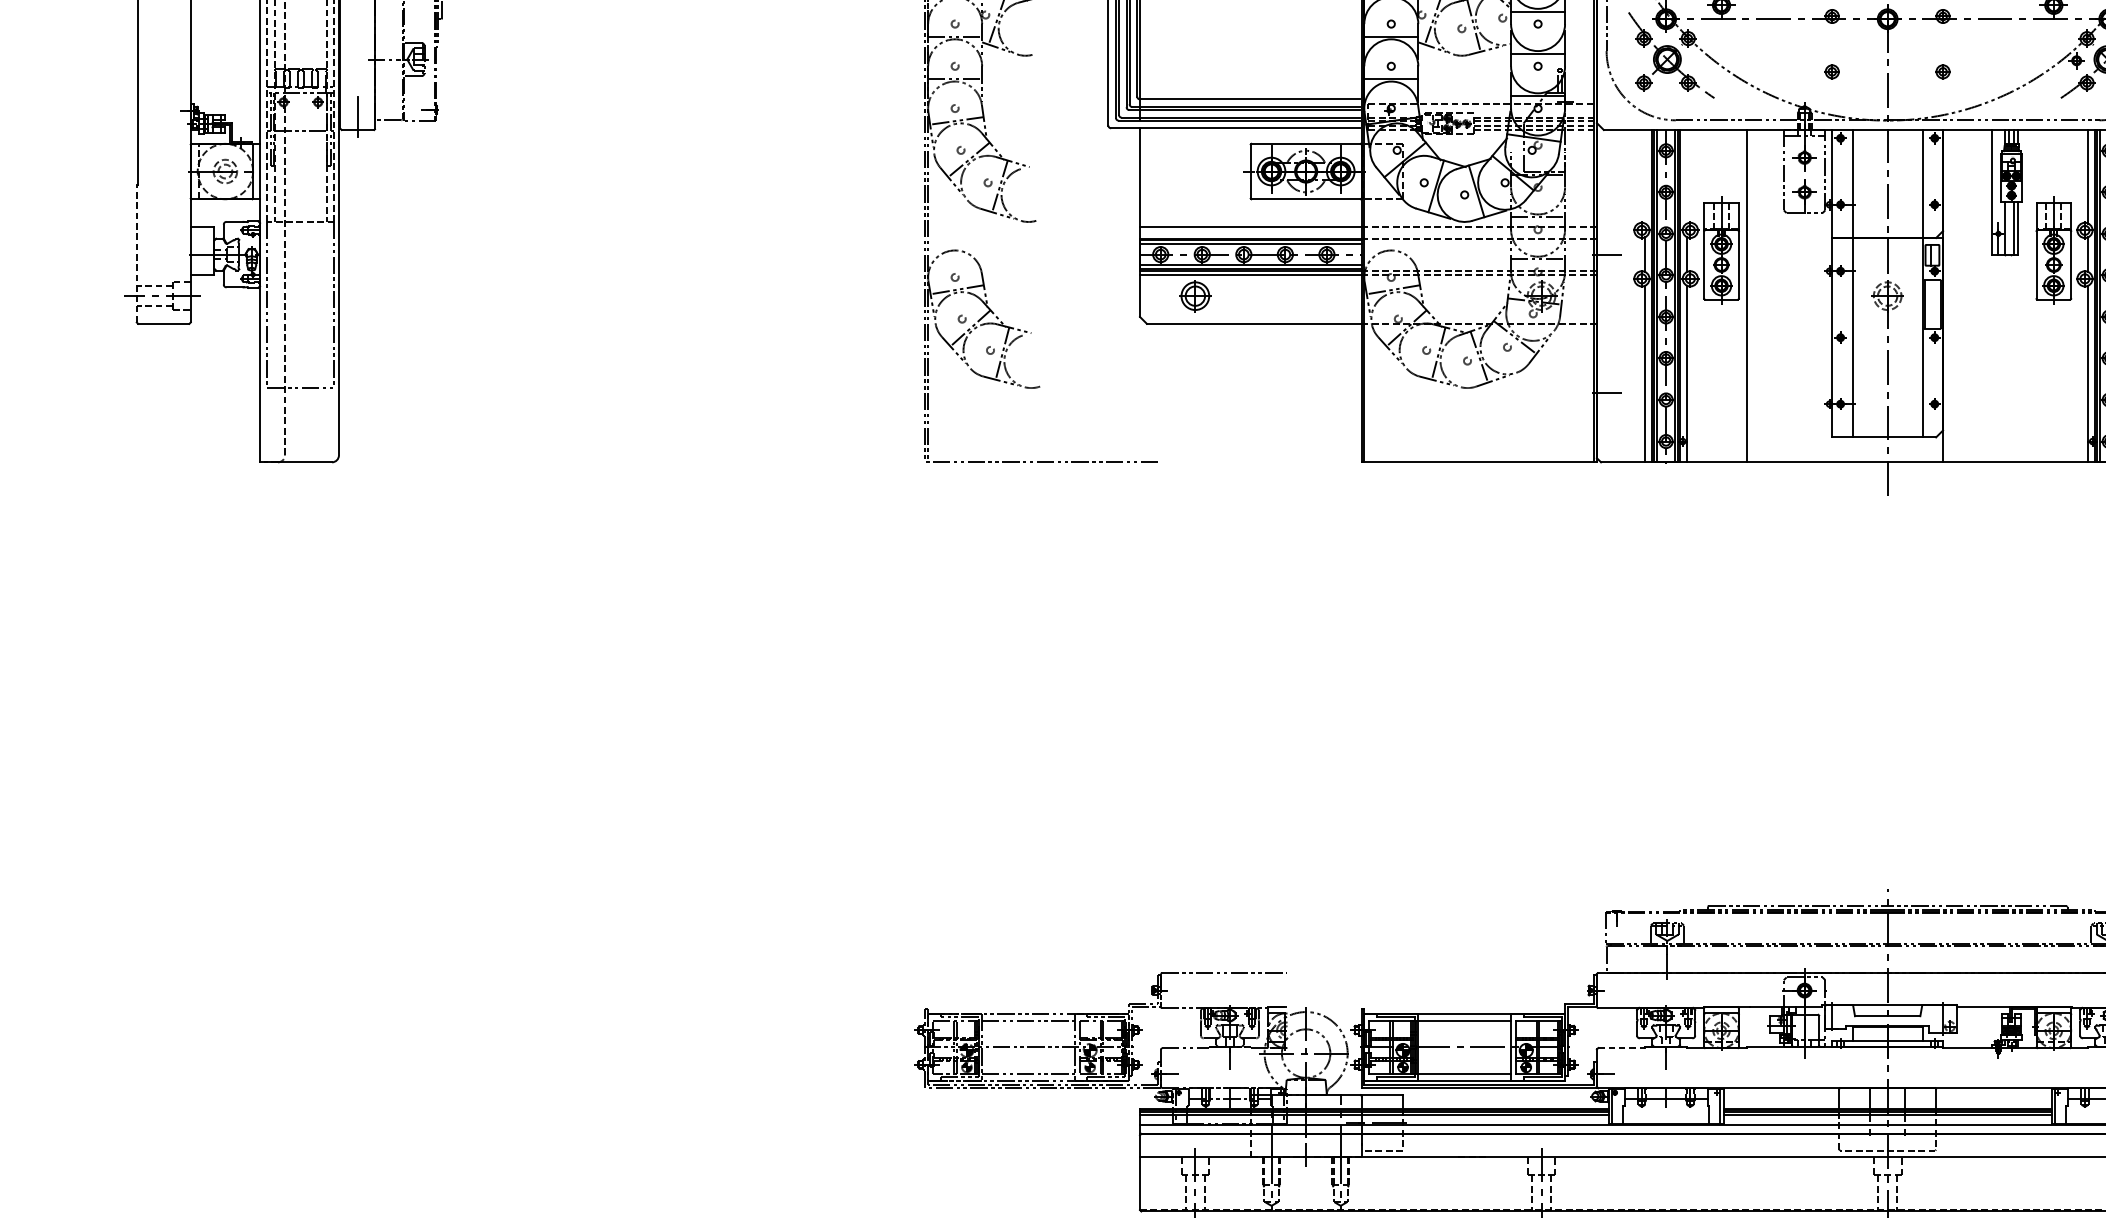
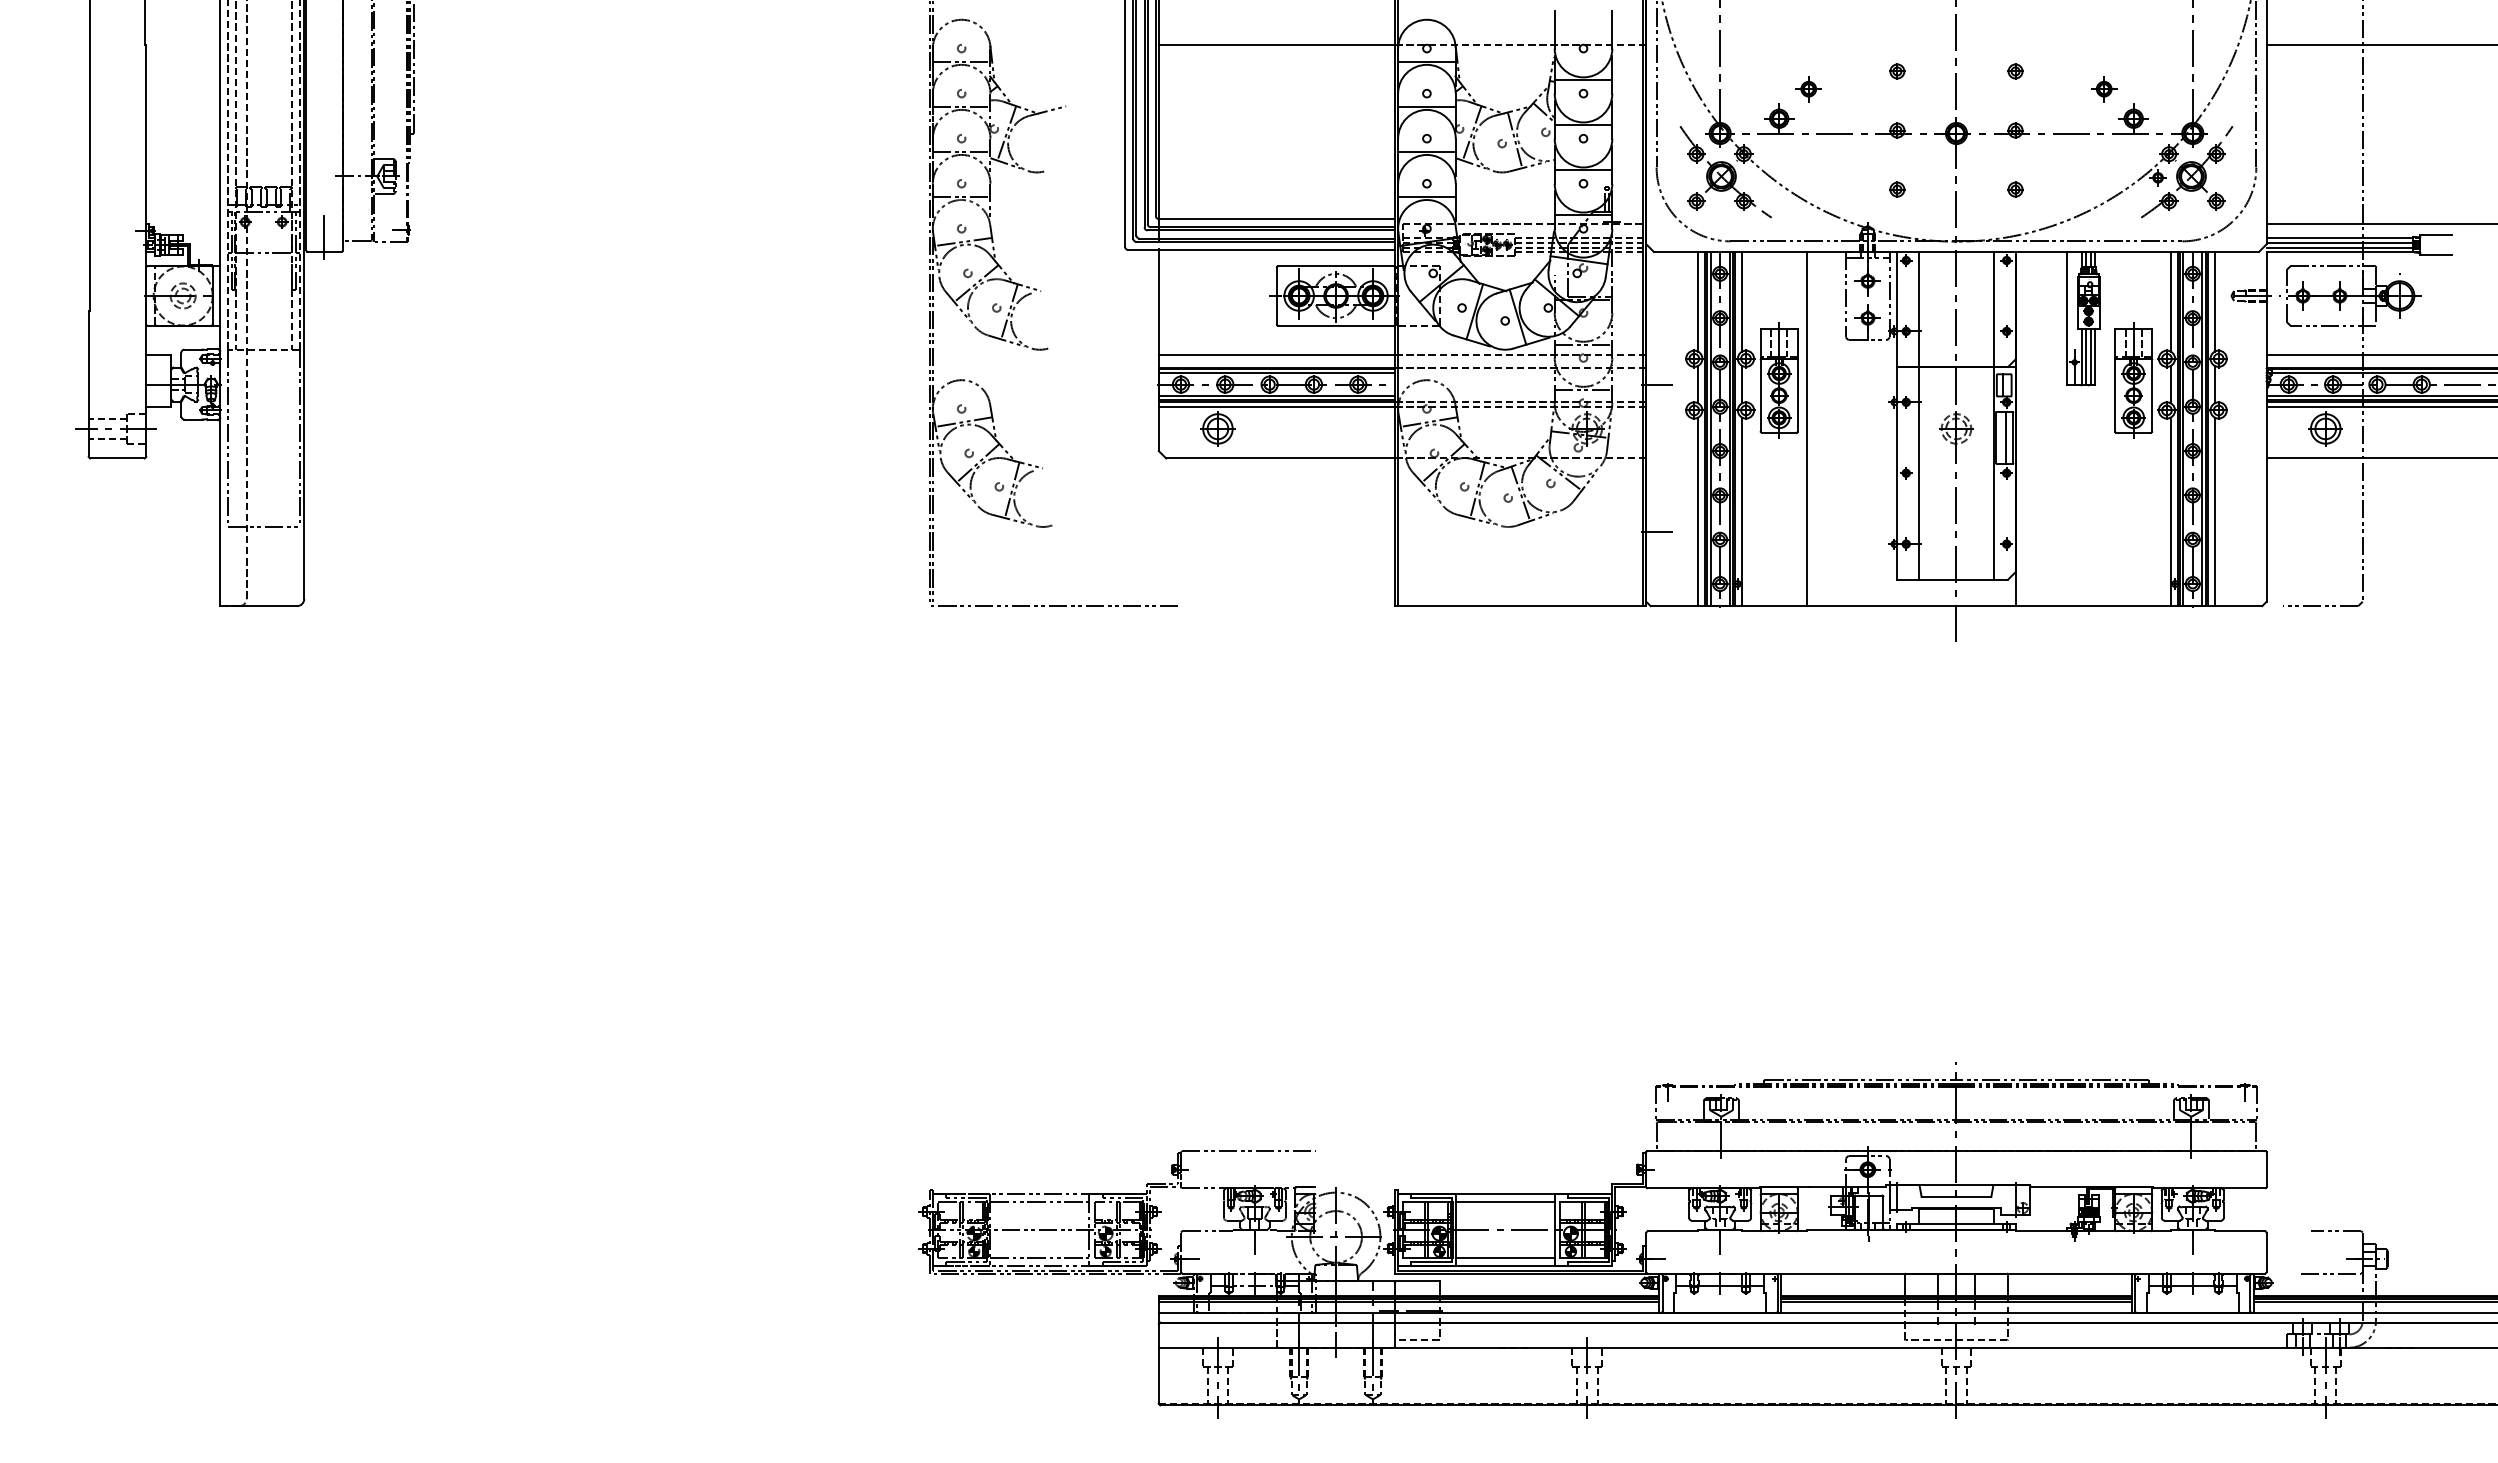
line: (1644, 176) -> (1697, 301), added
line: (1687, 176) -> (1742, 301), added
line: (2009, 228) -> (2086, 356), added
line: (136, 253) -> (88, 383), dashed -> solid
line: (1934, 304) -> (2006, 437), added
line: (1622, 1048) -> (1673, 1231), dashed -> solid

